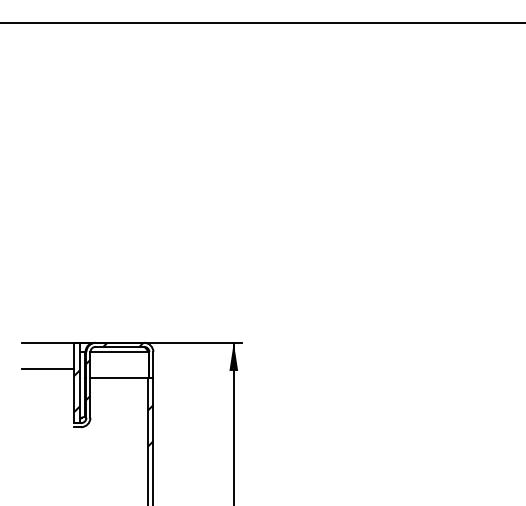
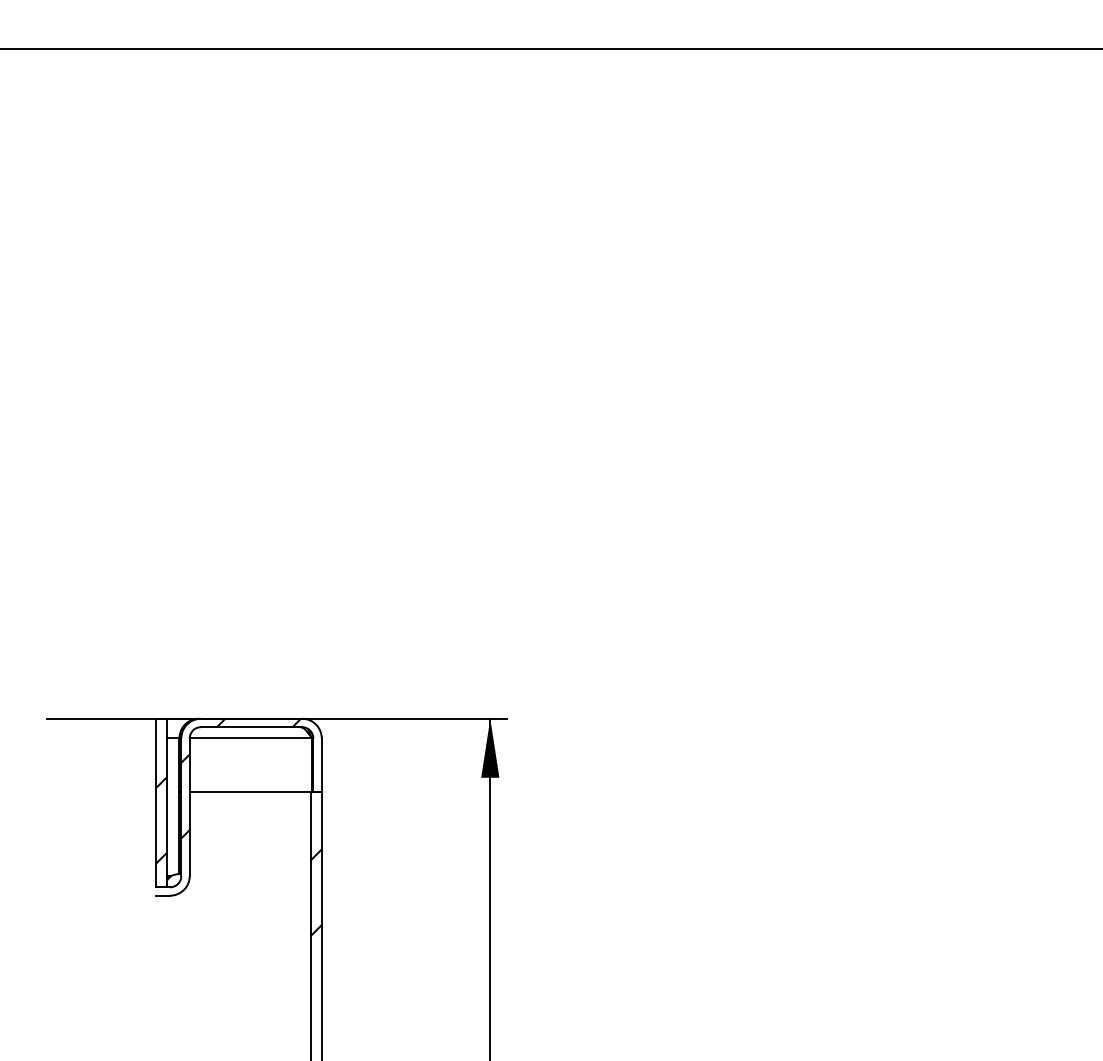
line: (48, 369) -> (101, 774), removed

